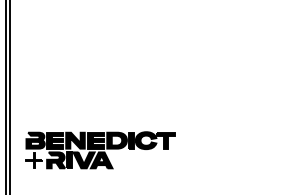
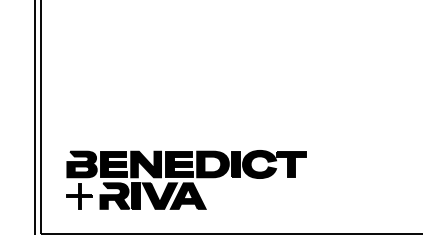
part: (100, 150) -> (186, 180), moved

